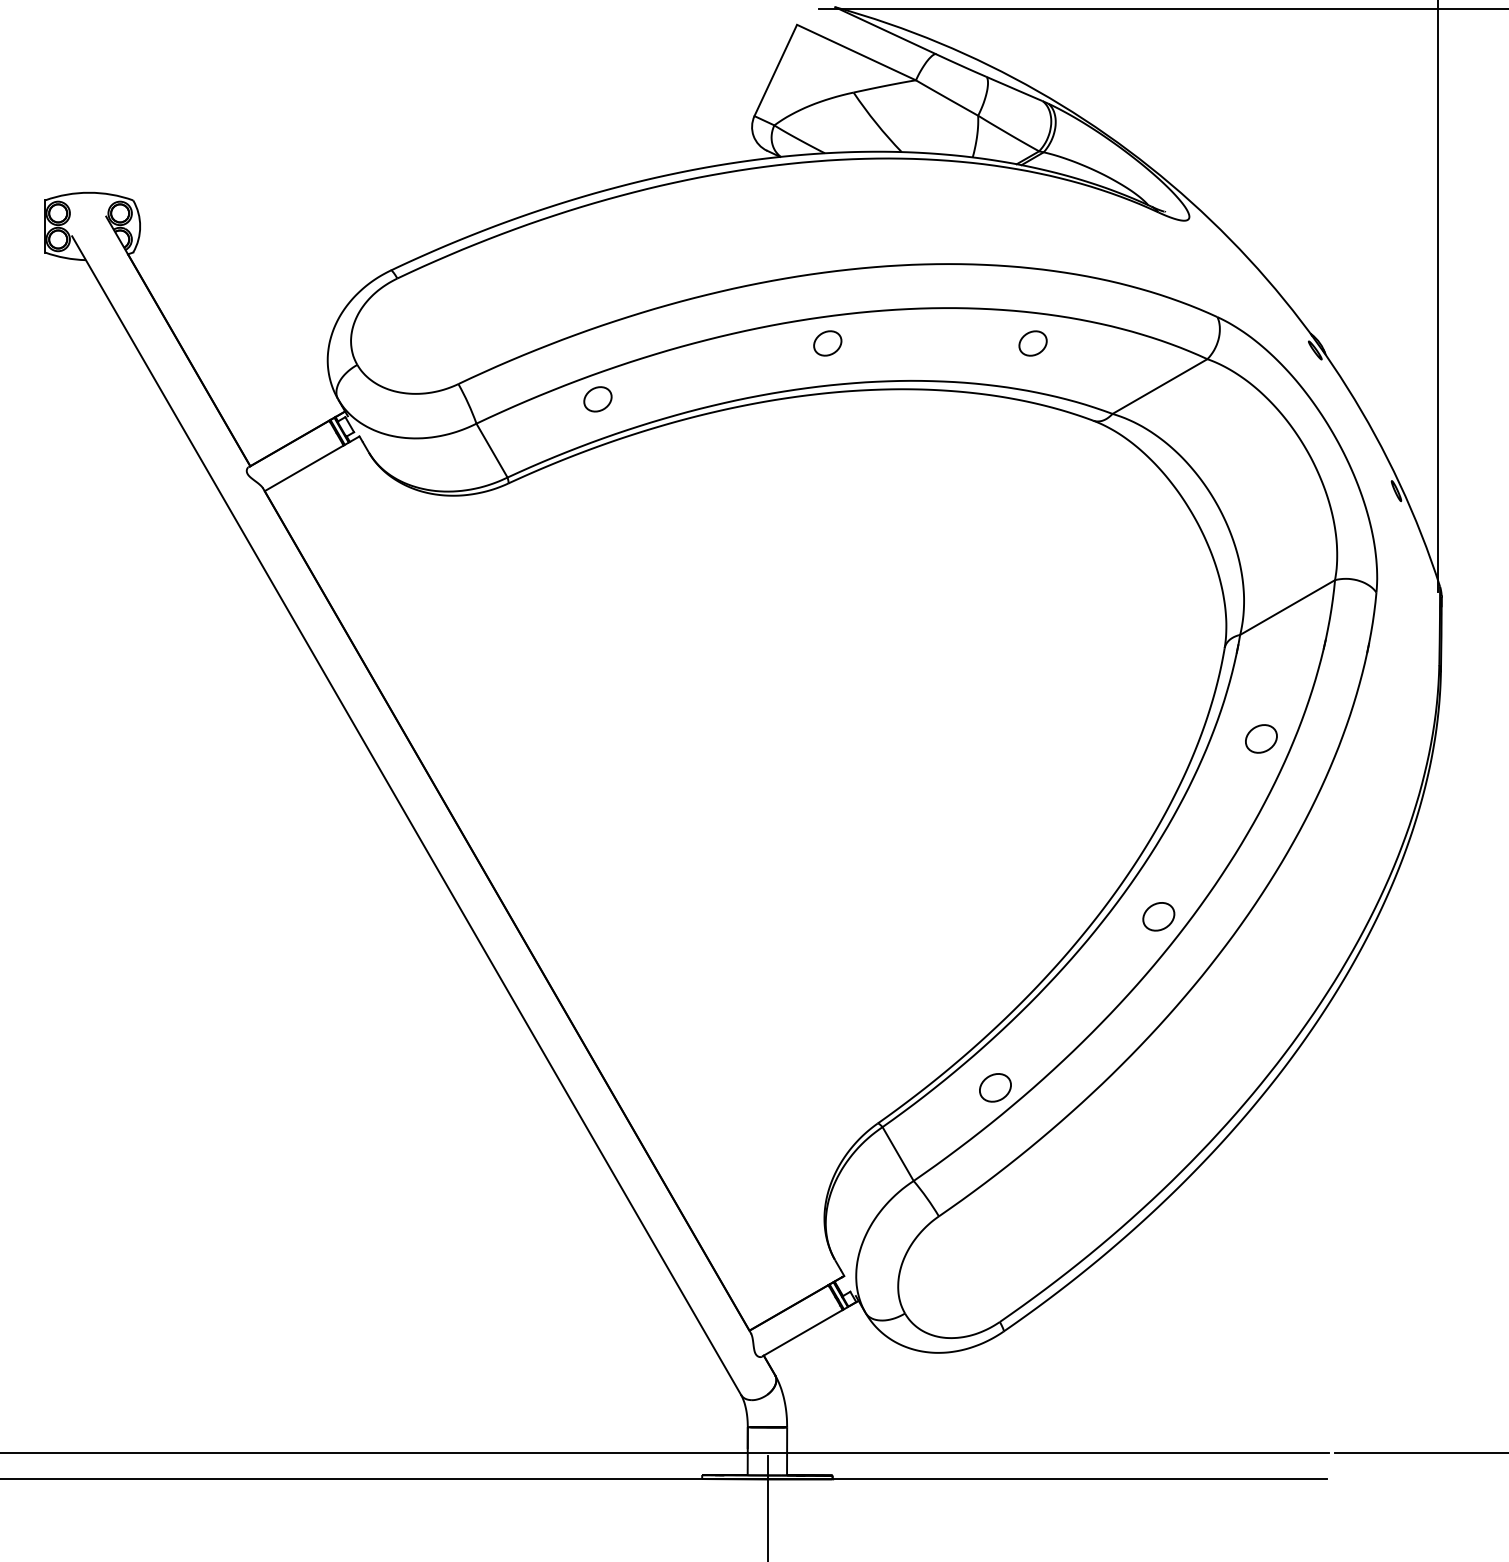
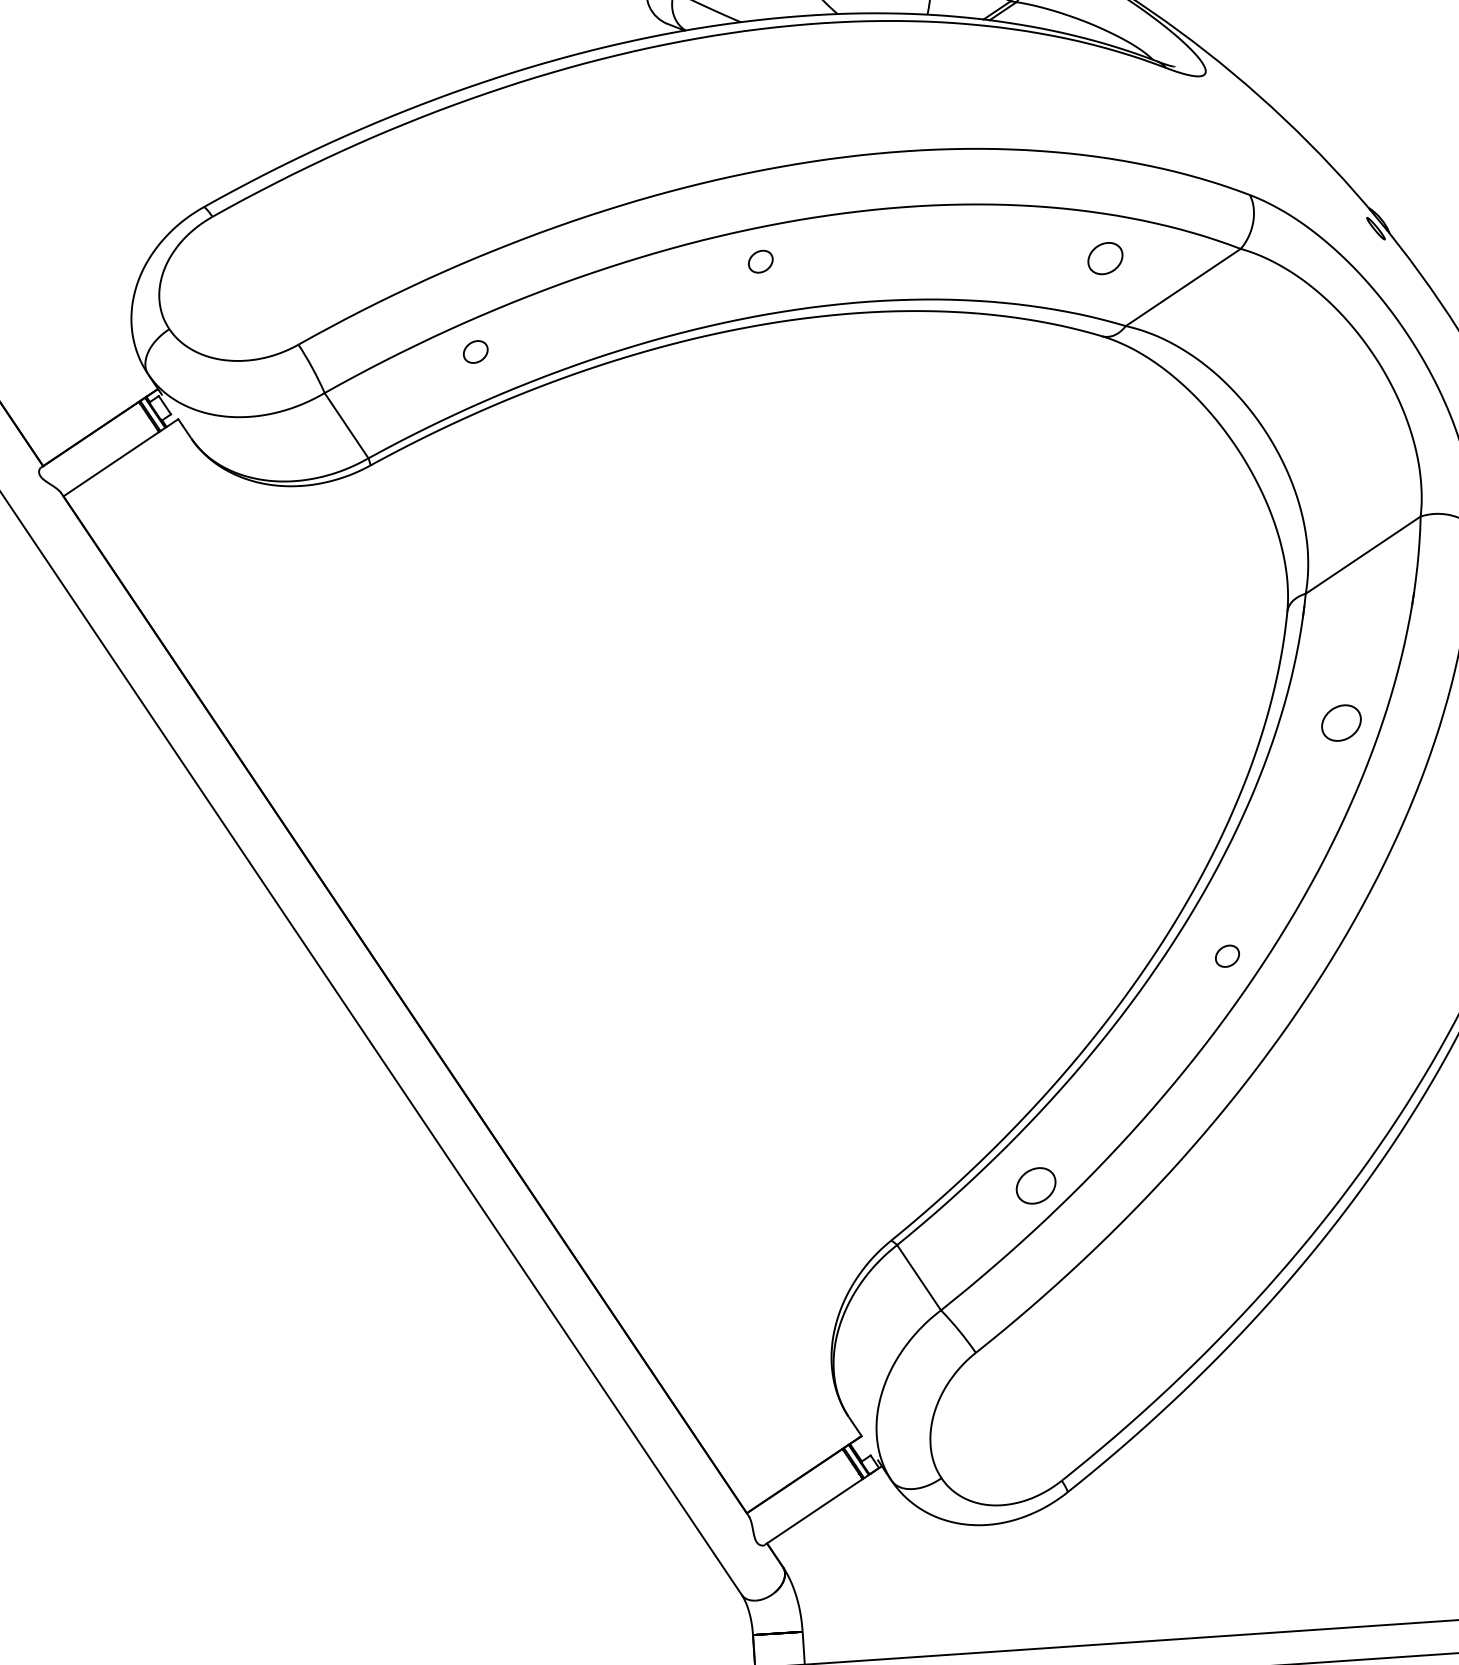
part: (827, 343) -> (760, 261), size x0.7
part: (1032, 343) -> (1104, 258), moved
part: (597, 399) -> (475, 352), size x0.7
part: (1158, 916) -> (1226, 955), size x0.6

